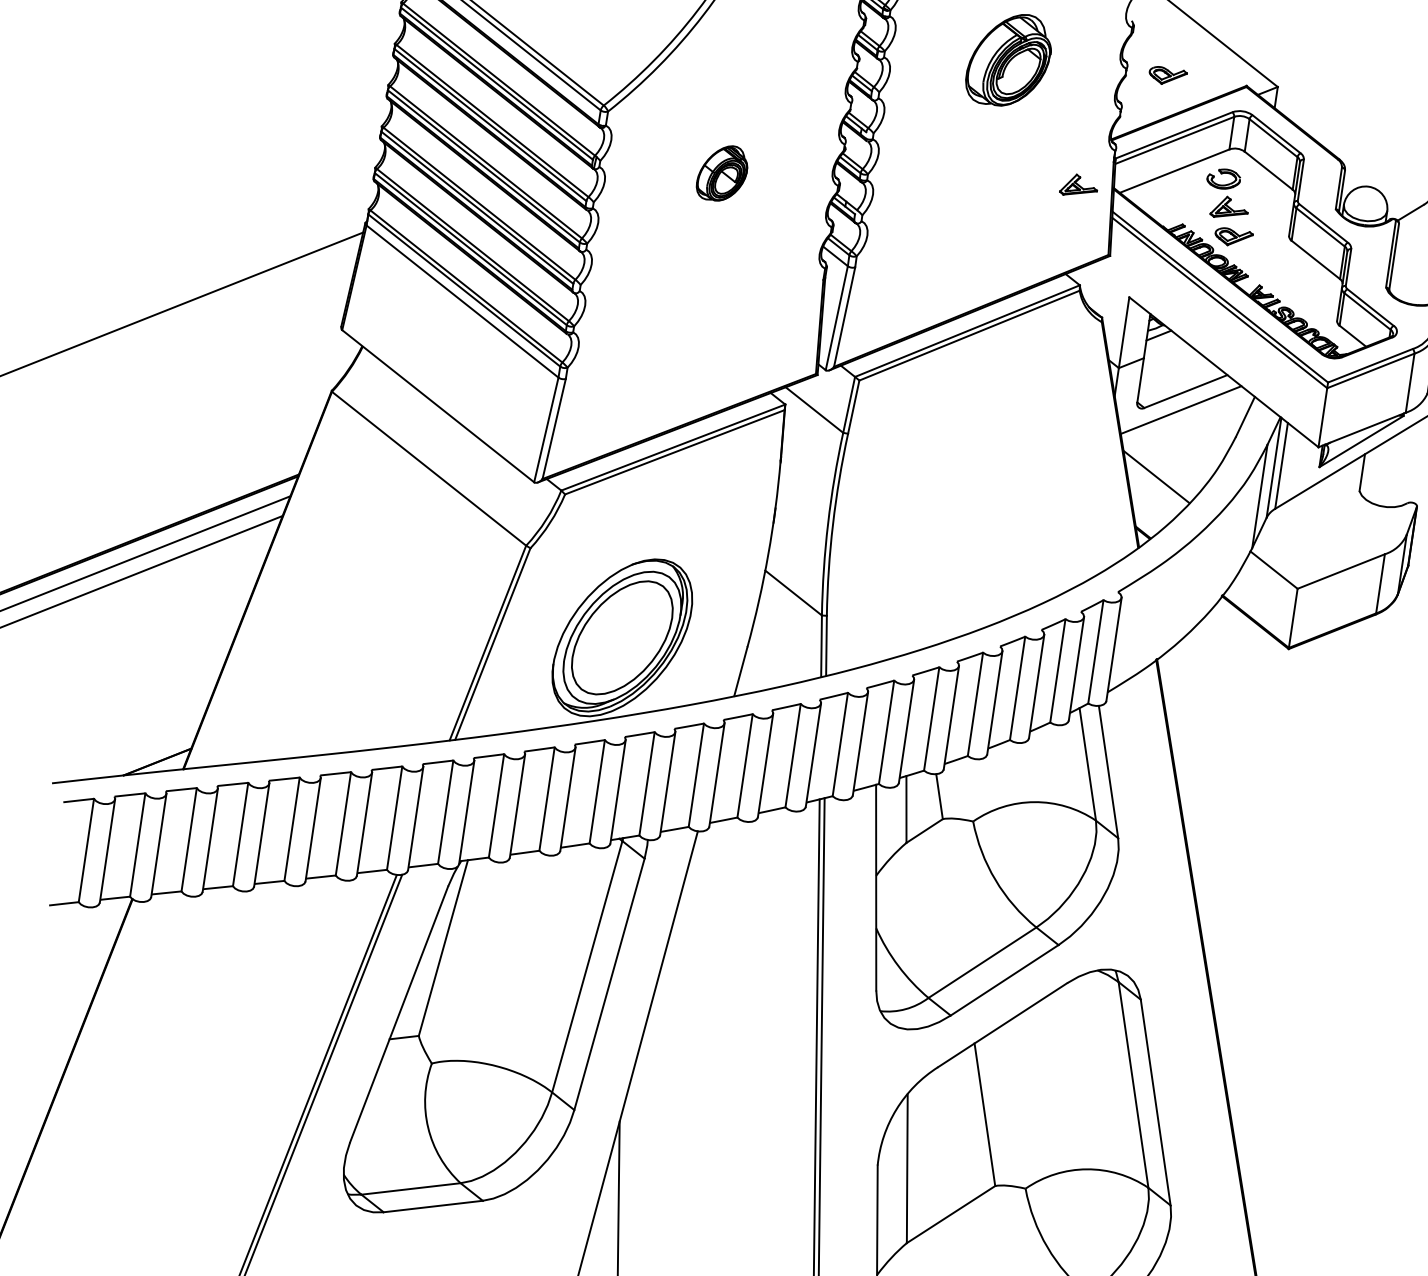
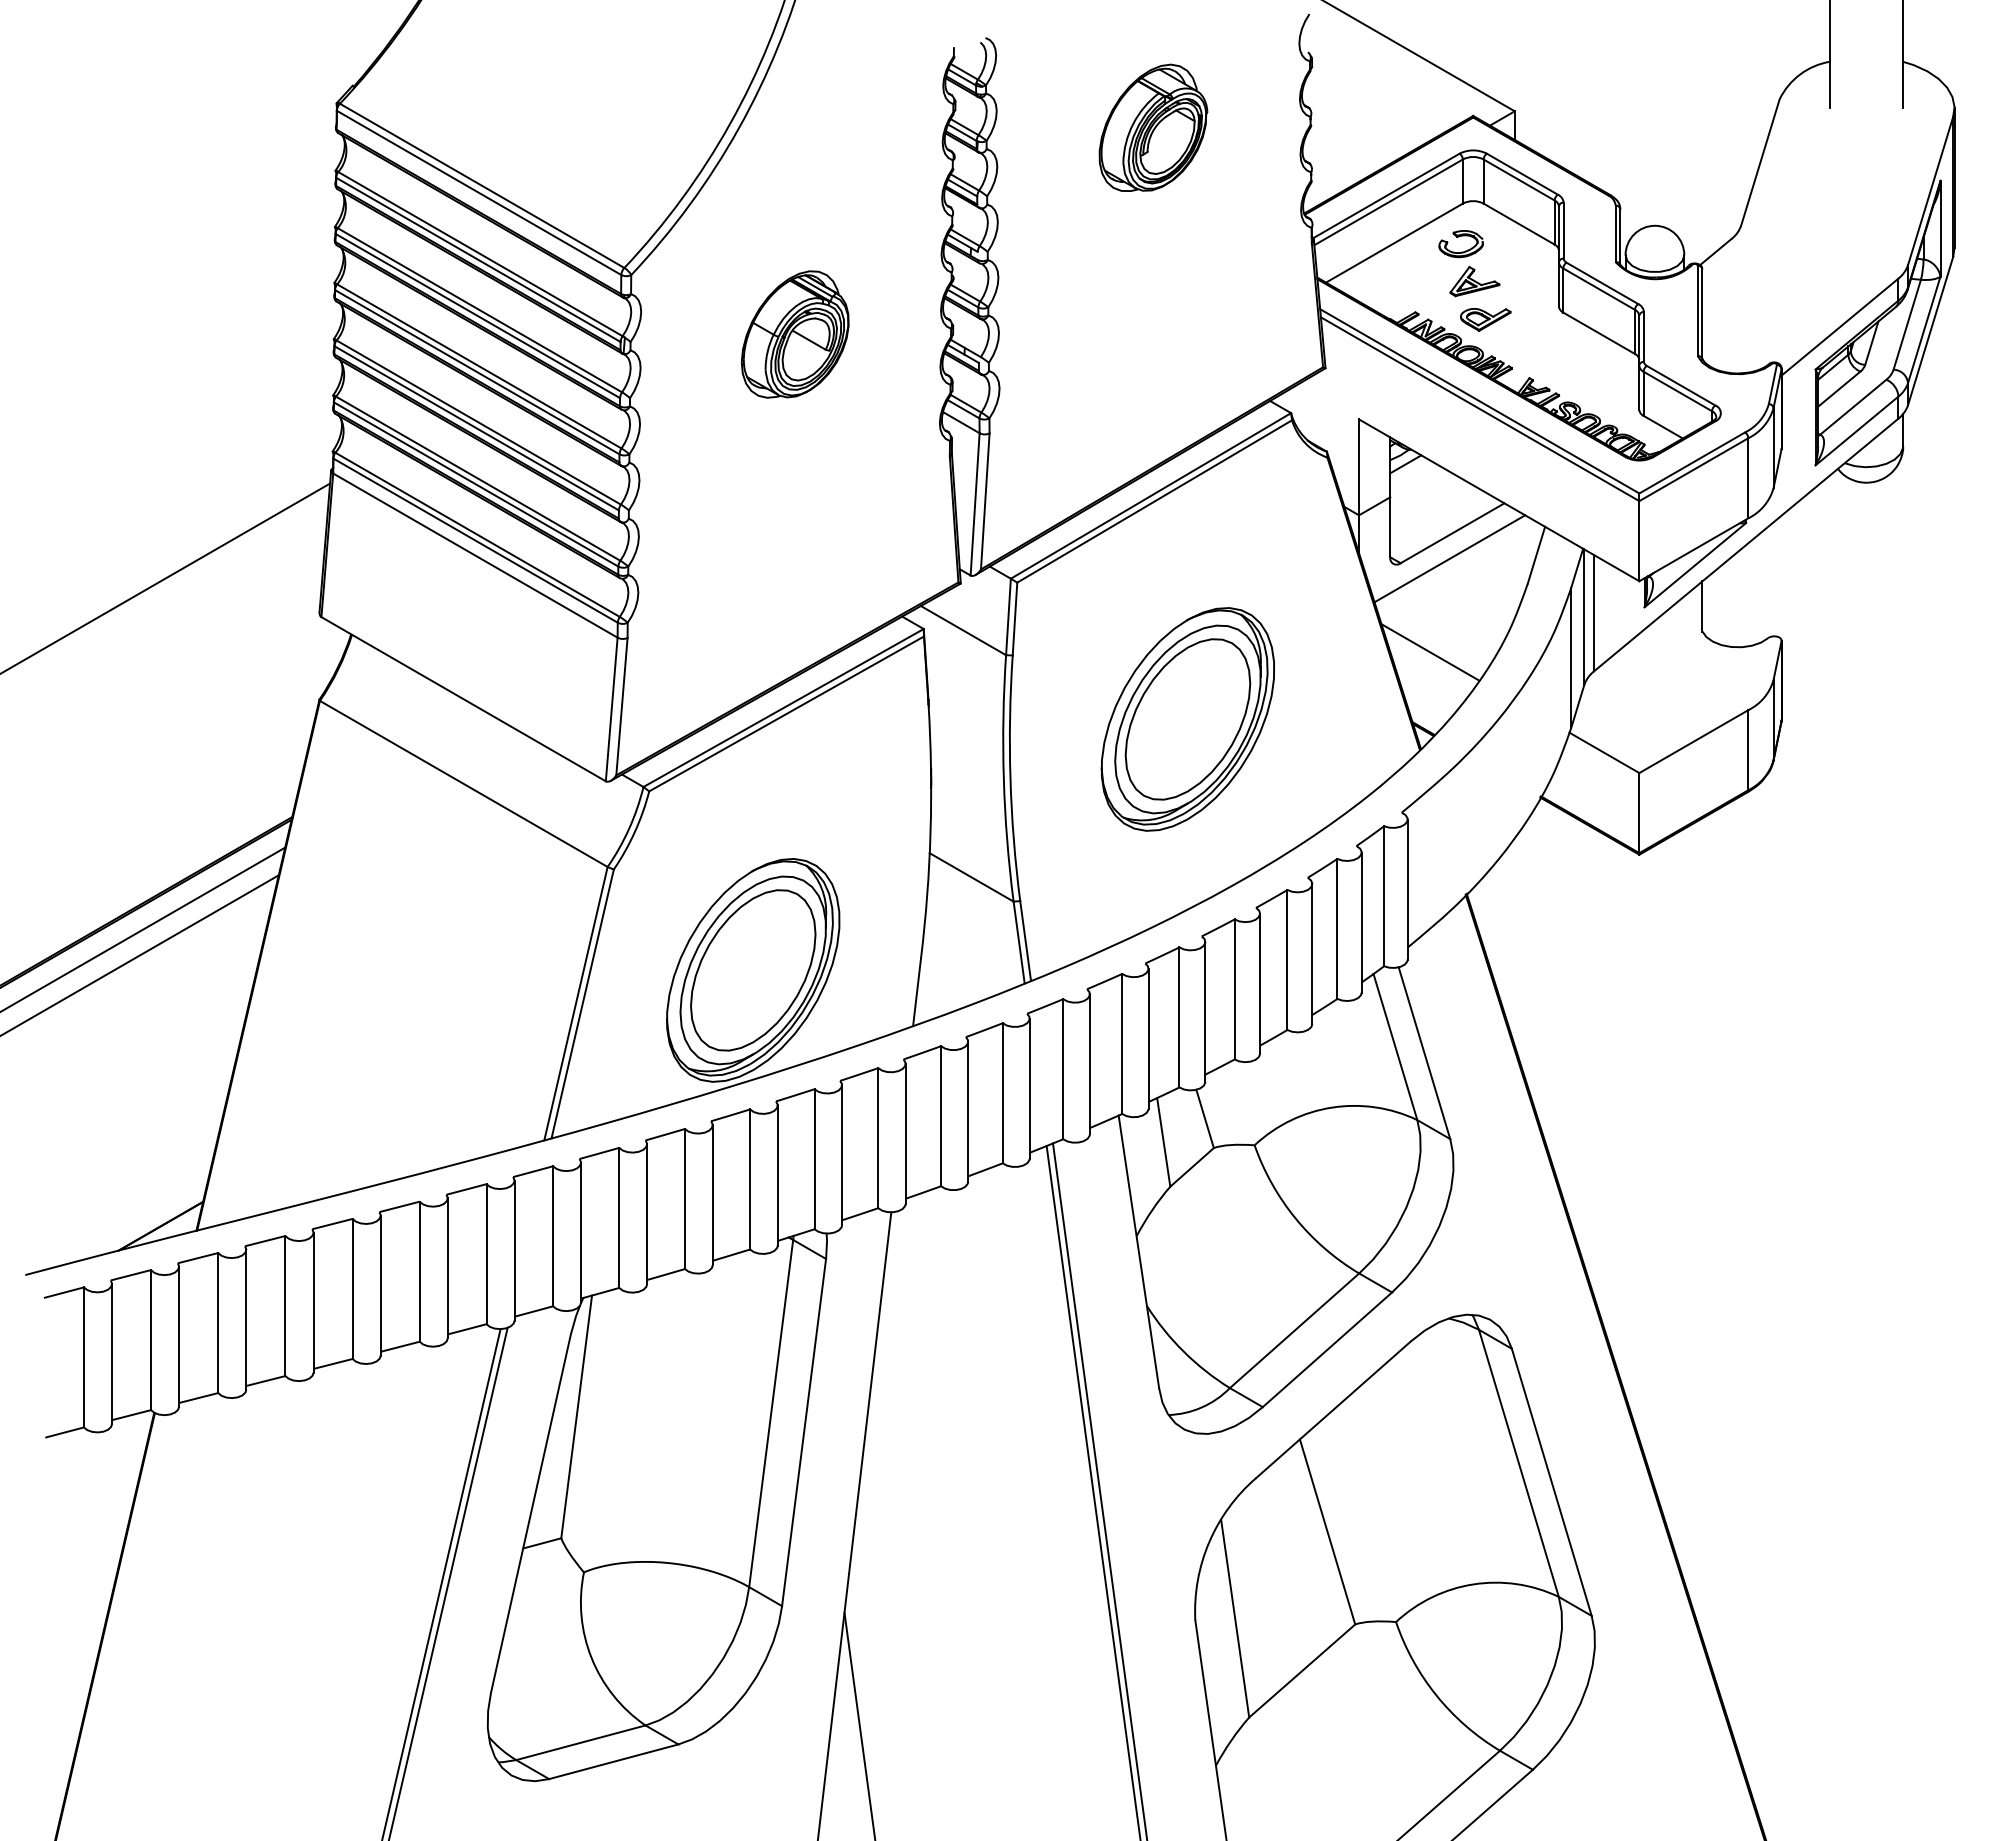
part: (1167, 76) -> (1366, 118), removed
part: (722, 173) -> (794, 334), size x1.67
part: (1079, 185) -> (1270, 281), removed
part: (970, 500) -> (1187, 719), added

